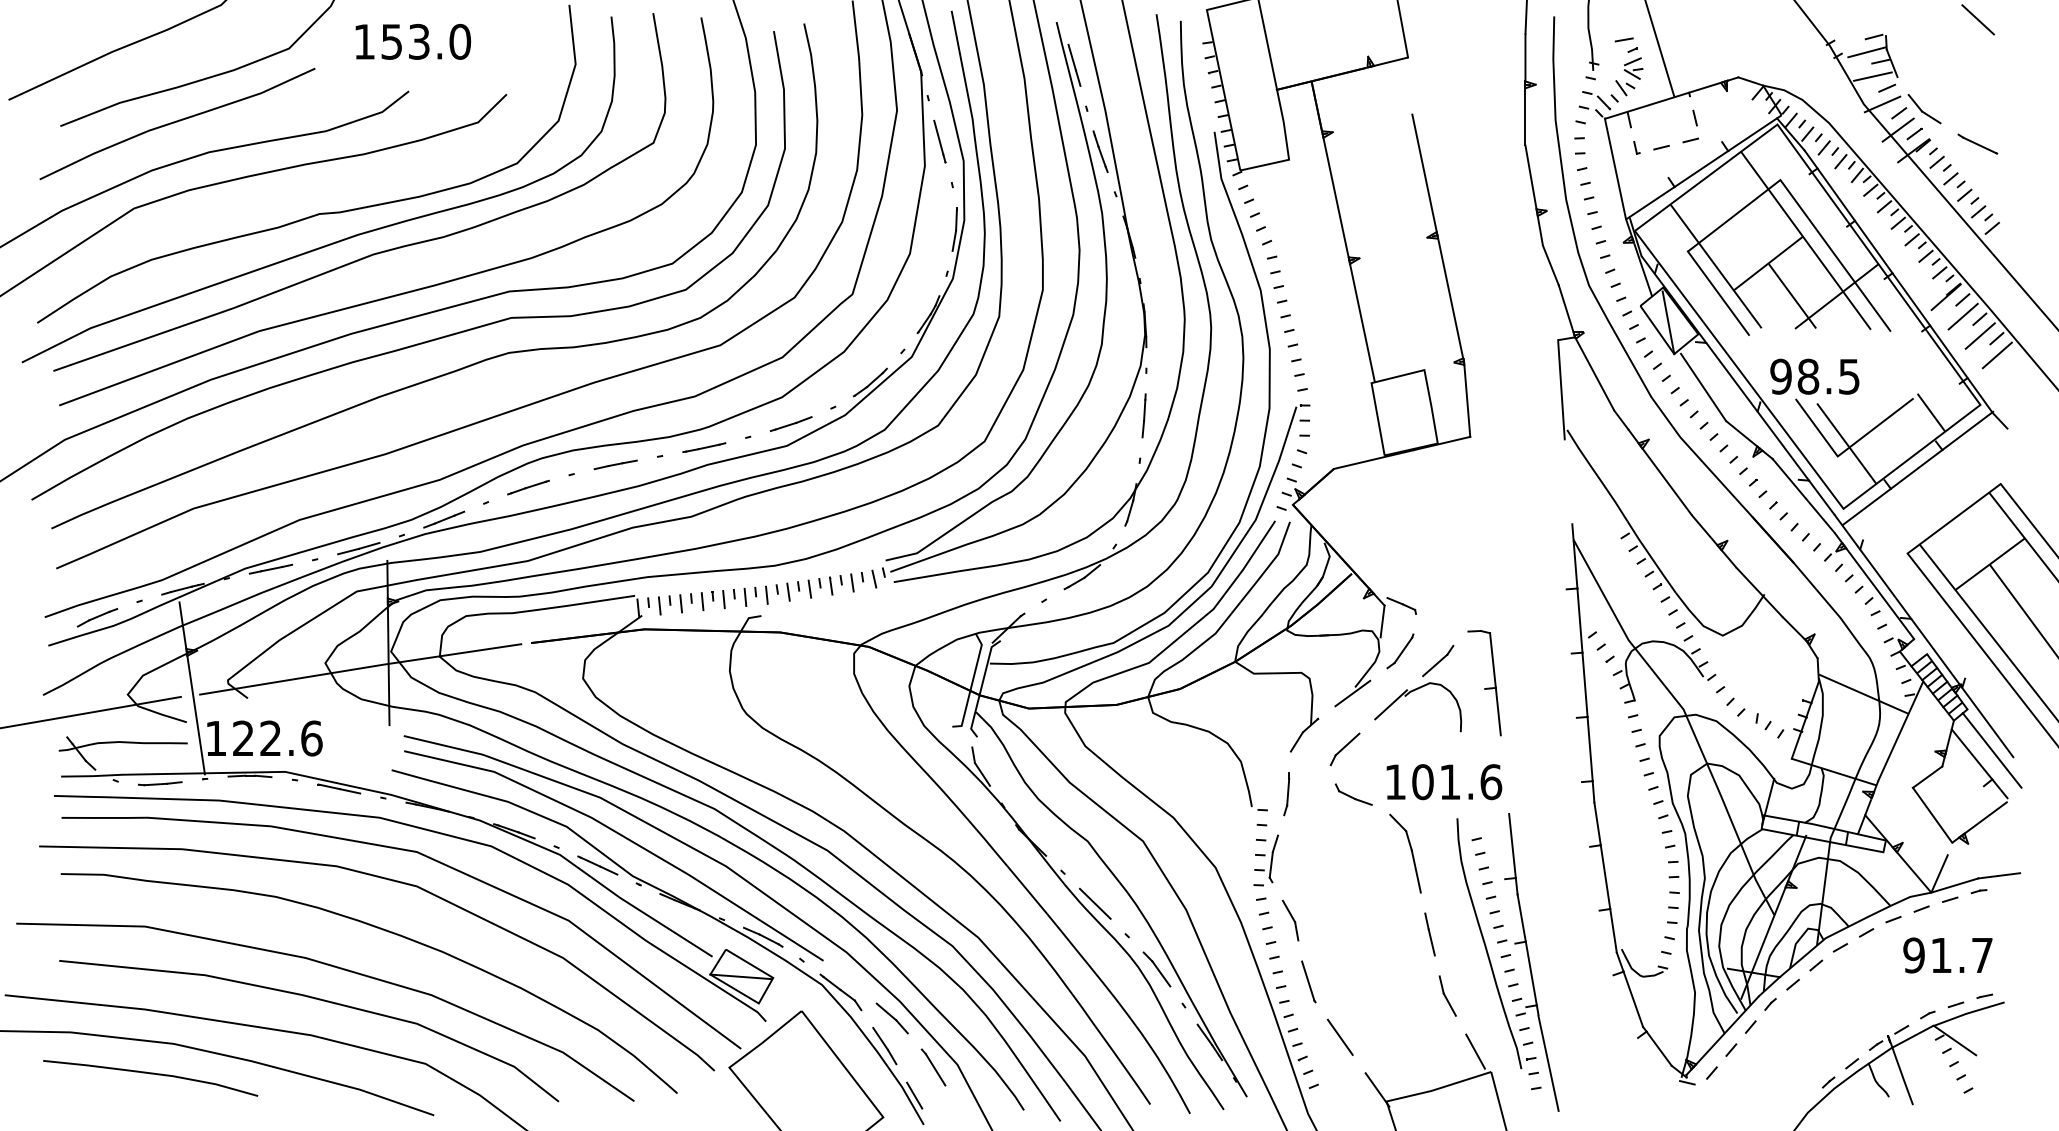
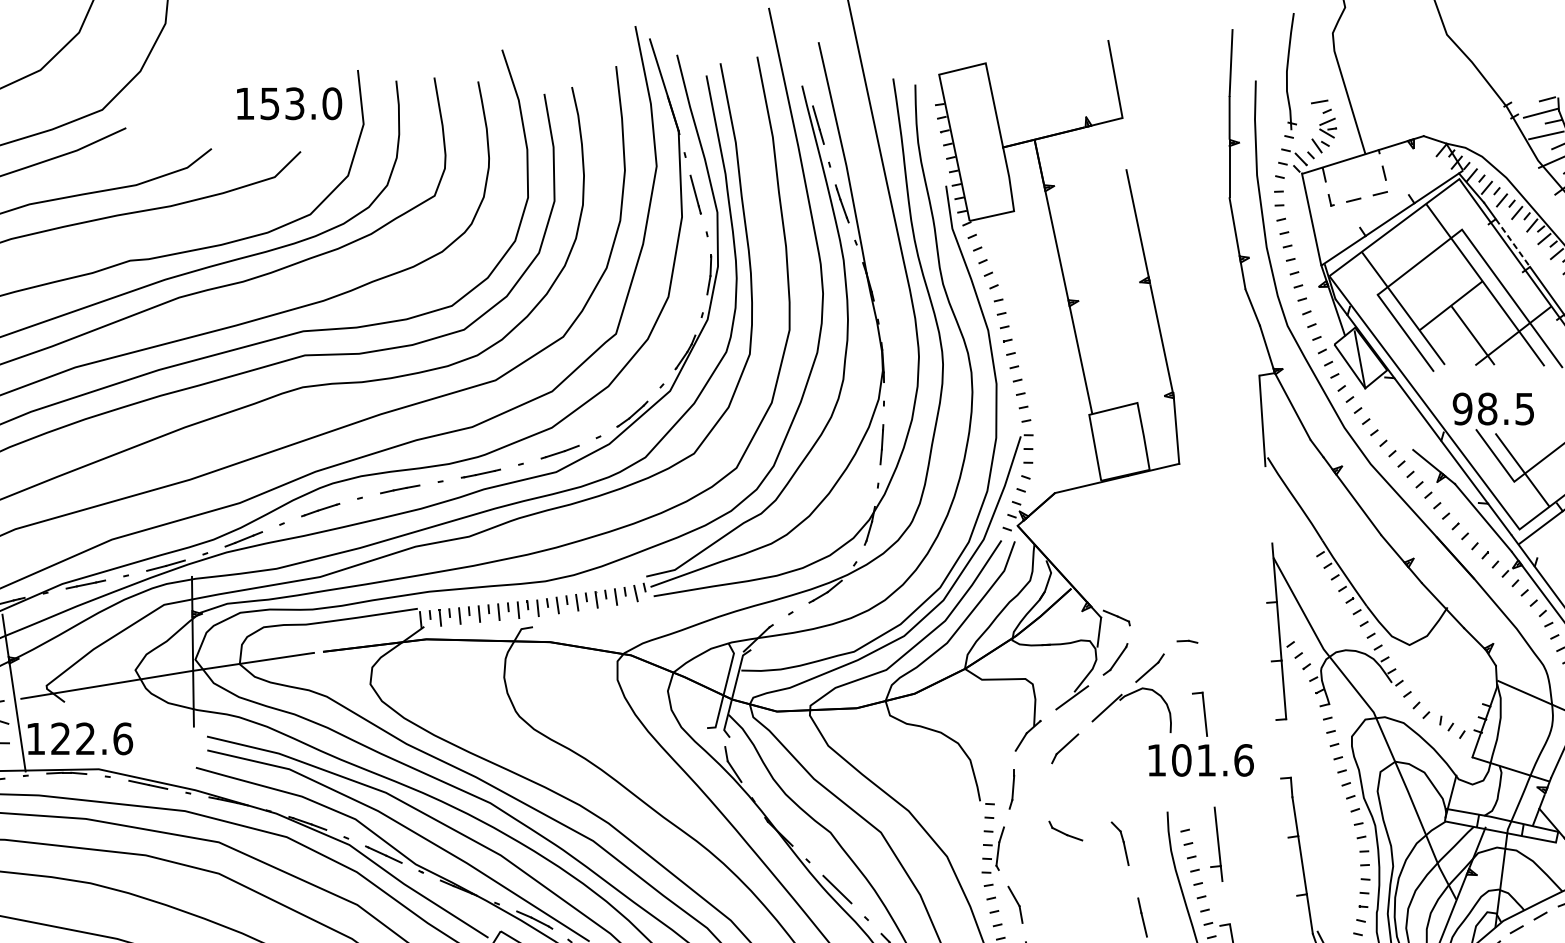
text: (413, 41) -> (289, 103), moved
line: (1836, 195) -> (1513, 243), solid -> dashed
line: (1703, 387) -> (1391, 418), removed
line: (1492, 660) -> (1199, 667), removed
line: (1589, 749) -> (1287, 748), removed
text: (1444, 782) -> (1201, 760), moved
part: (1353, 794) -> (1065, 830), moved
part: (1405, 853) -> (1120, 843), size x0.6
line: (1521, 917) -> (1225, 902), removed

